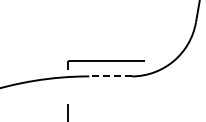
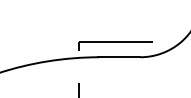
line: (109, 76) -> (118, 57), dashed -> solid

